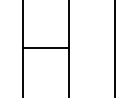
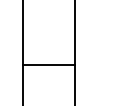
line: (45, 48) -> (48, 65), moved

